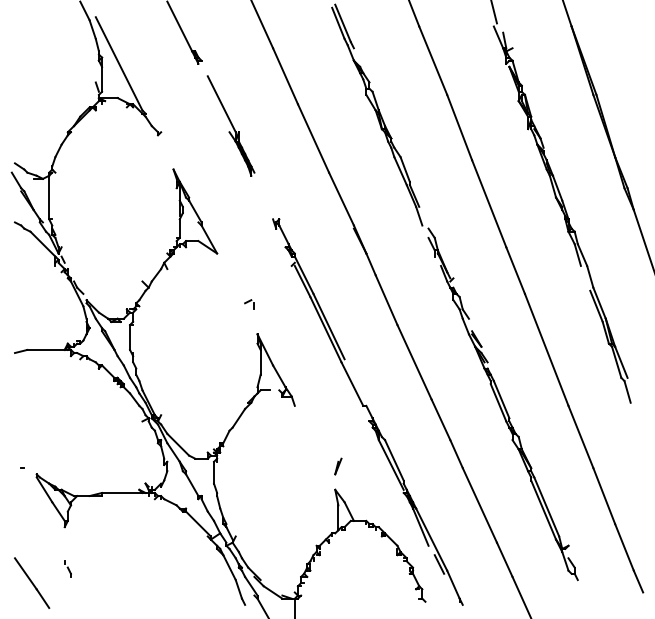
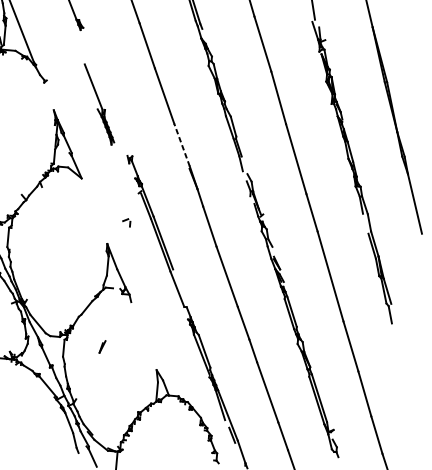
part: (230, 125) -> (98, 104), moved
line: (341, 198) -> (182, 144), solid -> dashed
part: (249, 304) -> (126, 222), moved
line: (338, 466) -> (102, 346), moved

